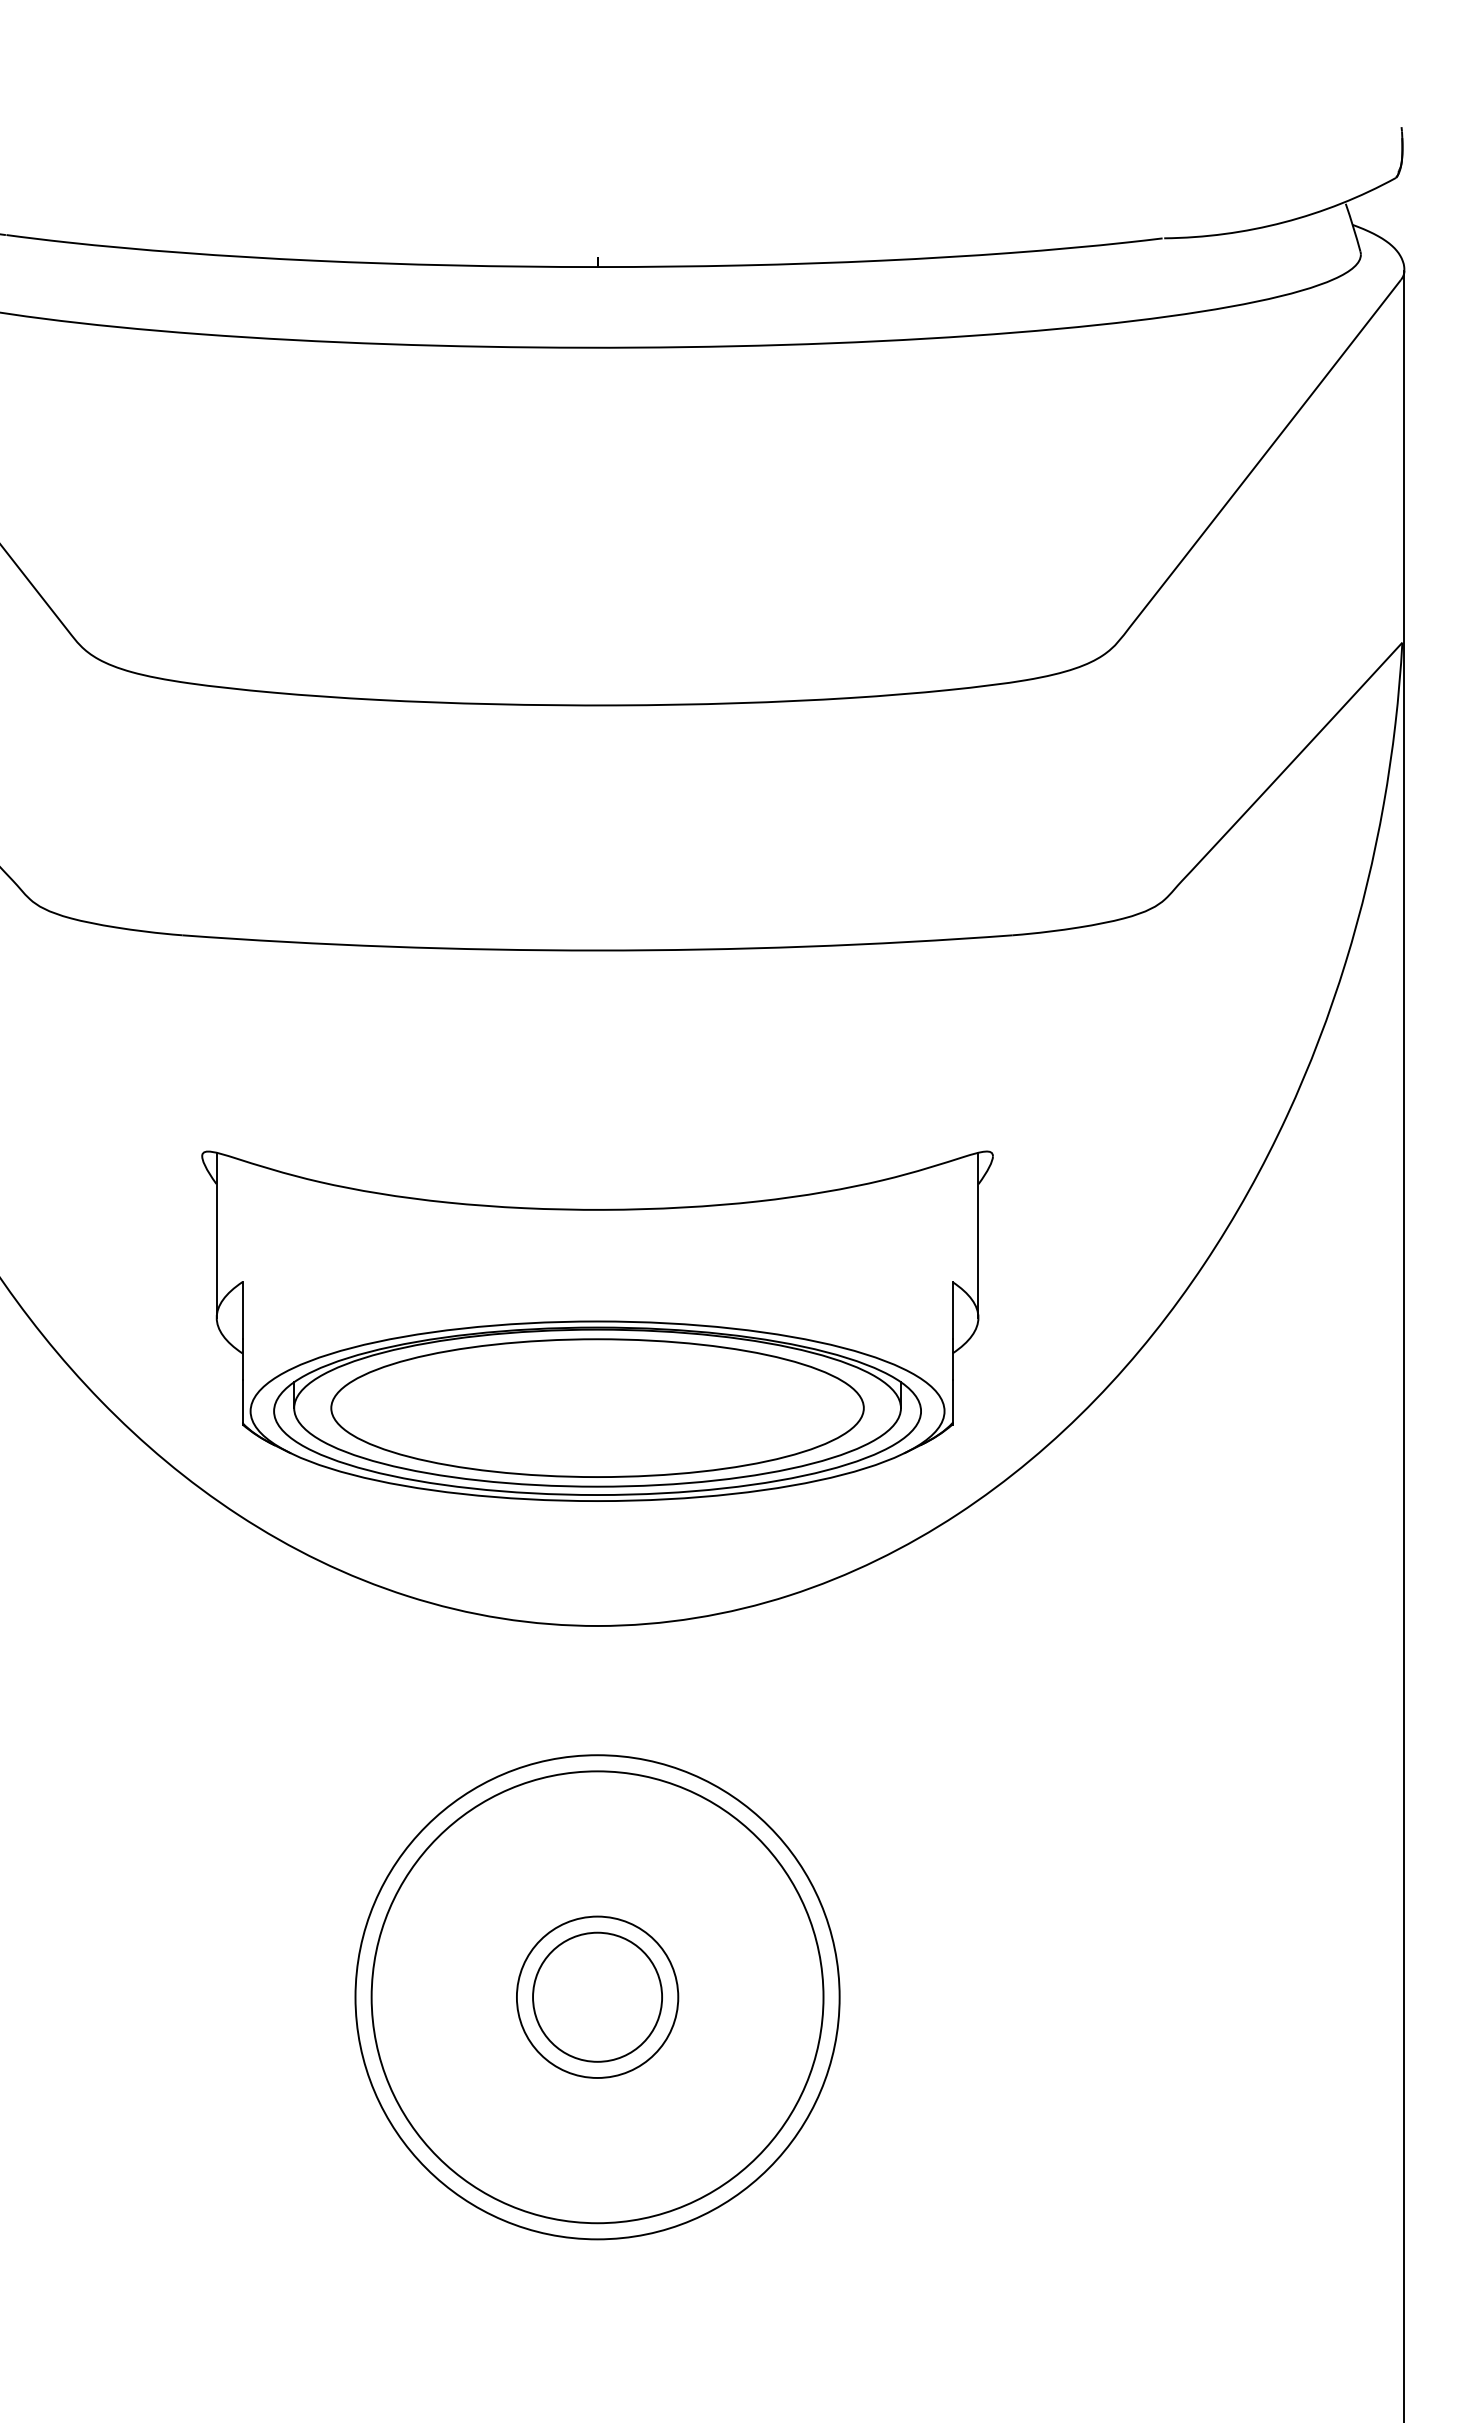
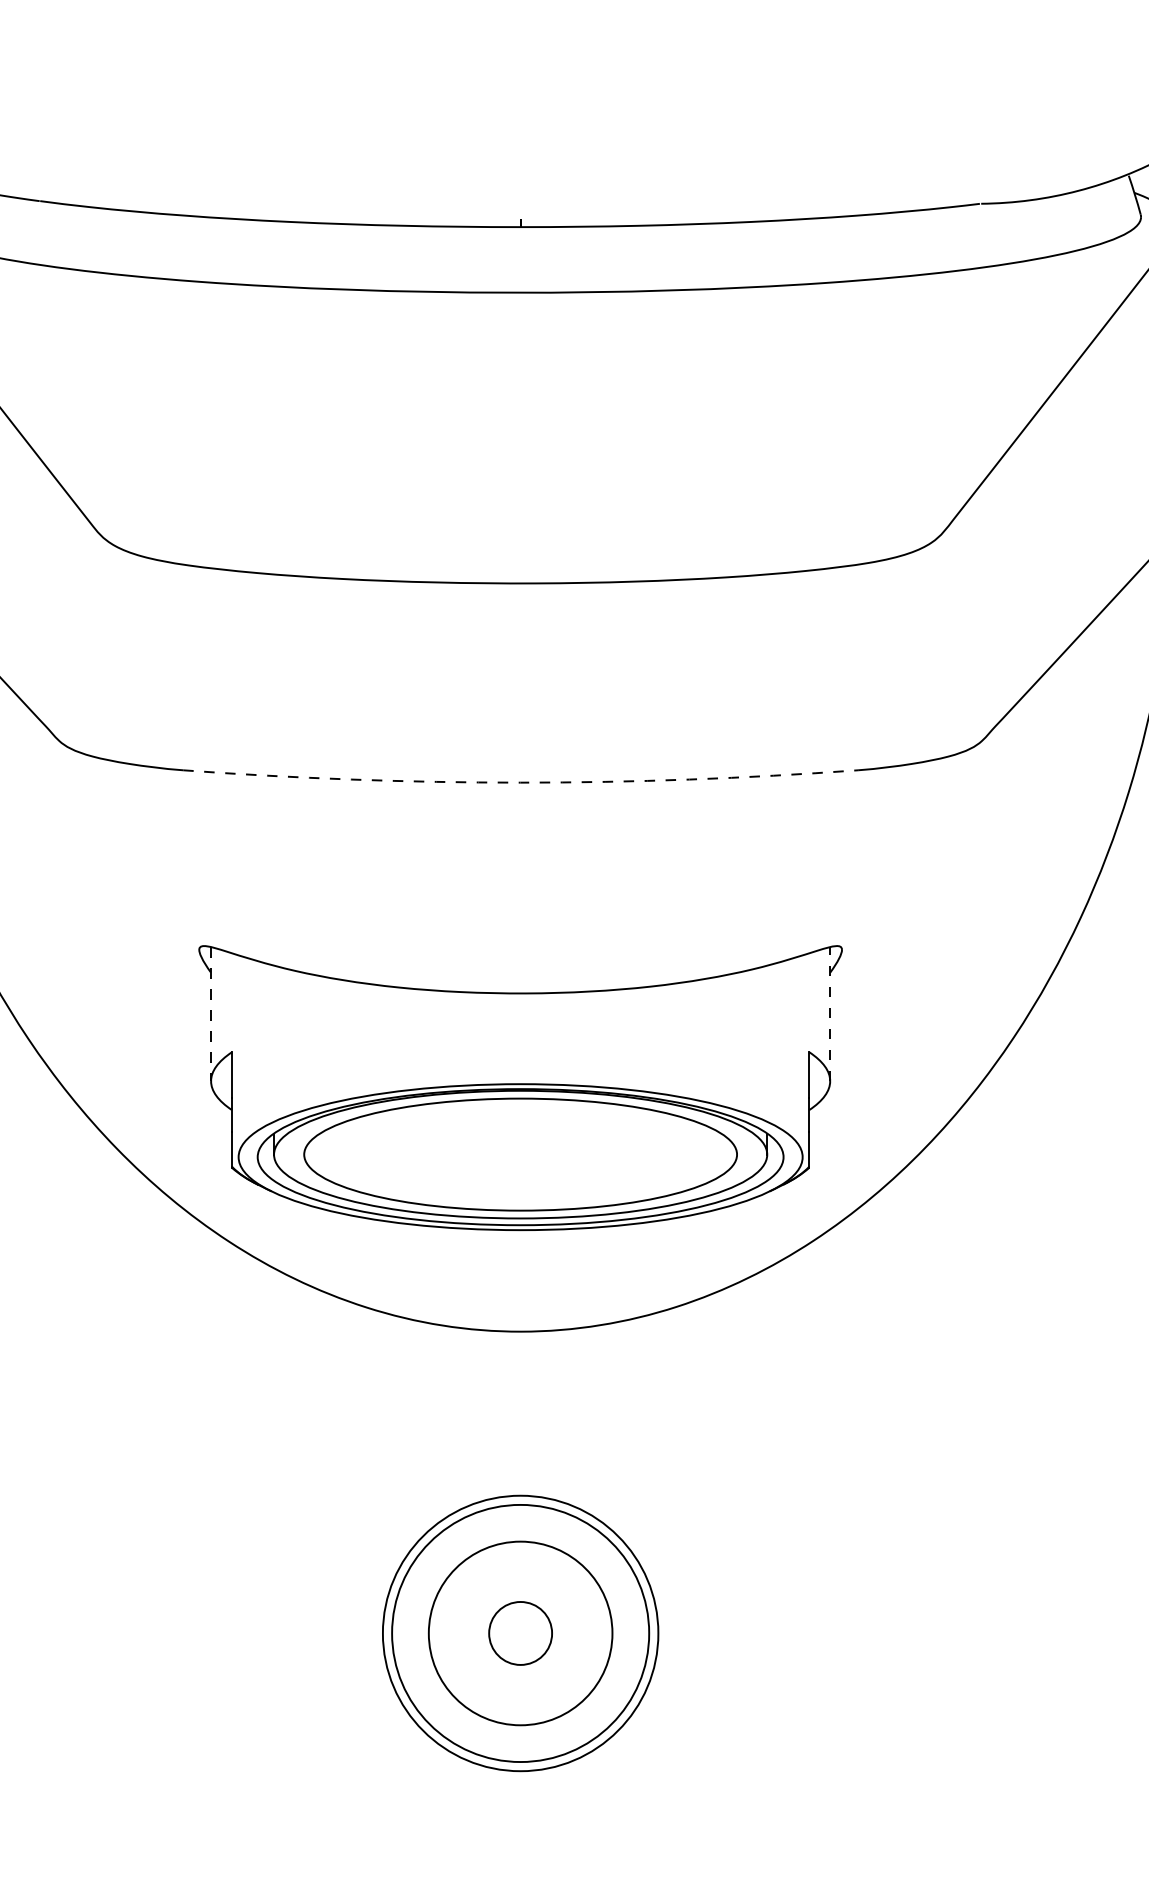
arc: (597, 950) -> (520, 782), solid -> dashed
line: (978, 1234) -> (830, 1013), solid -> dashed
line: (216, 1235) -> (210, 1014), solid -> dashed
circle: (597, 1996) -> (520, 1632), size x0.6
circle: (597, 1996) -> (520, 1632), size x1.4
circle: (597, 1997) -> (520, 1633), size x0.7
circle: (597, 1997) -> (520, 1633), size x0.7

